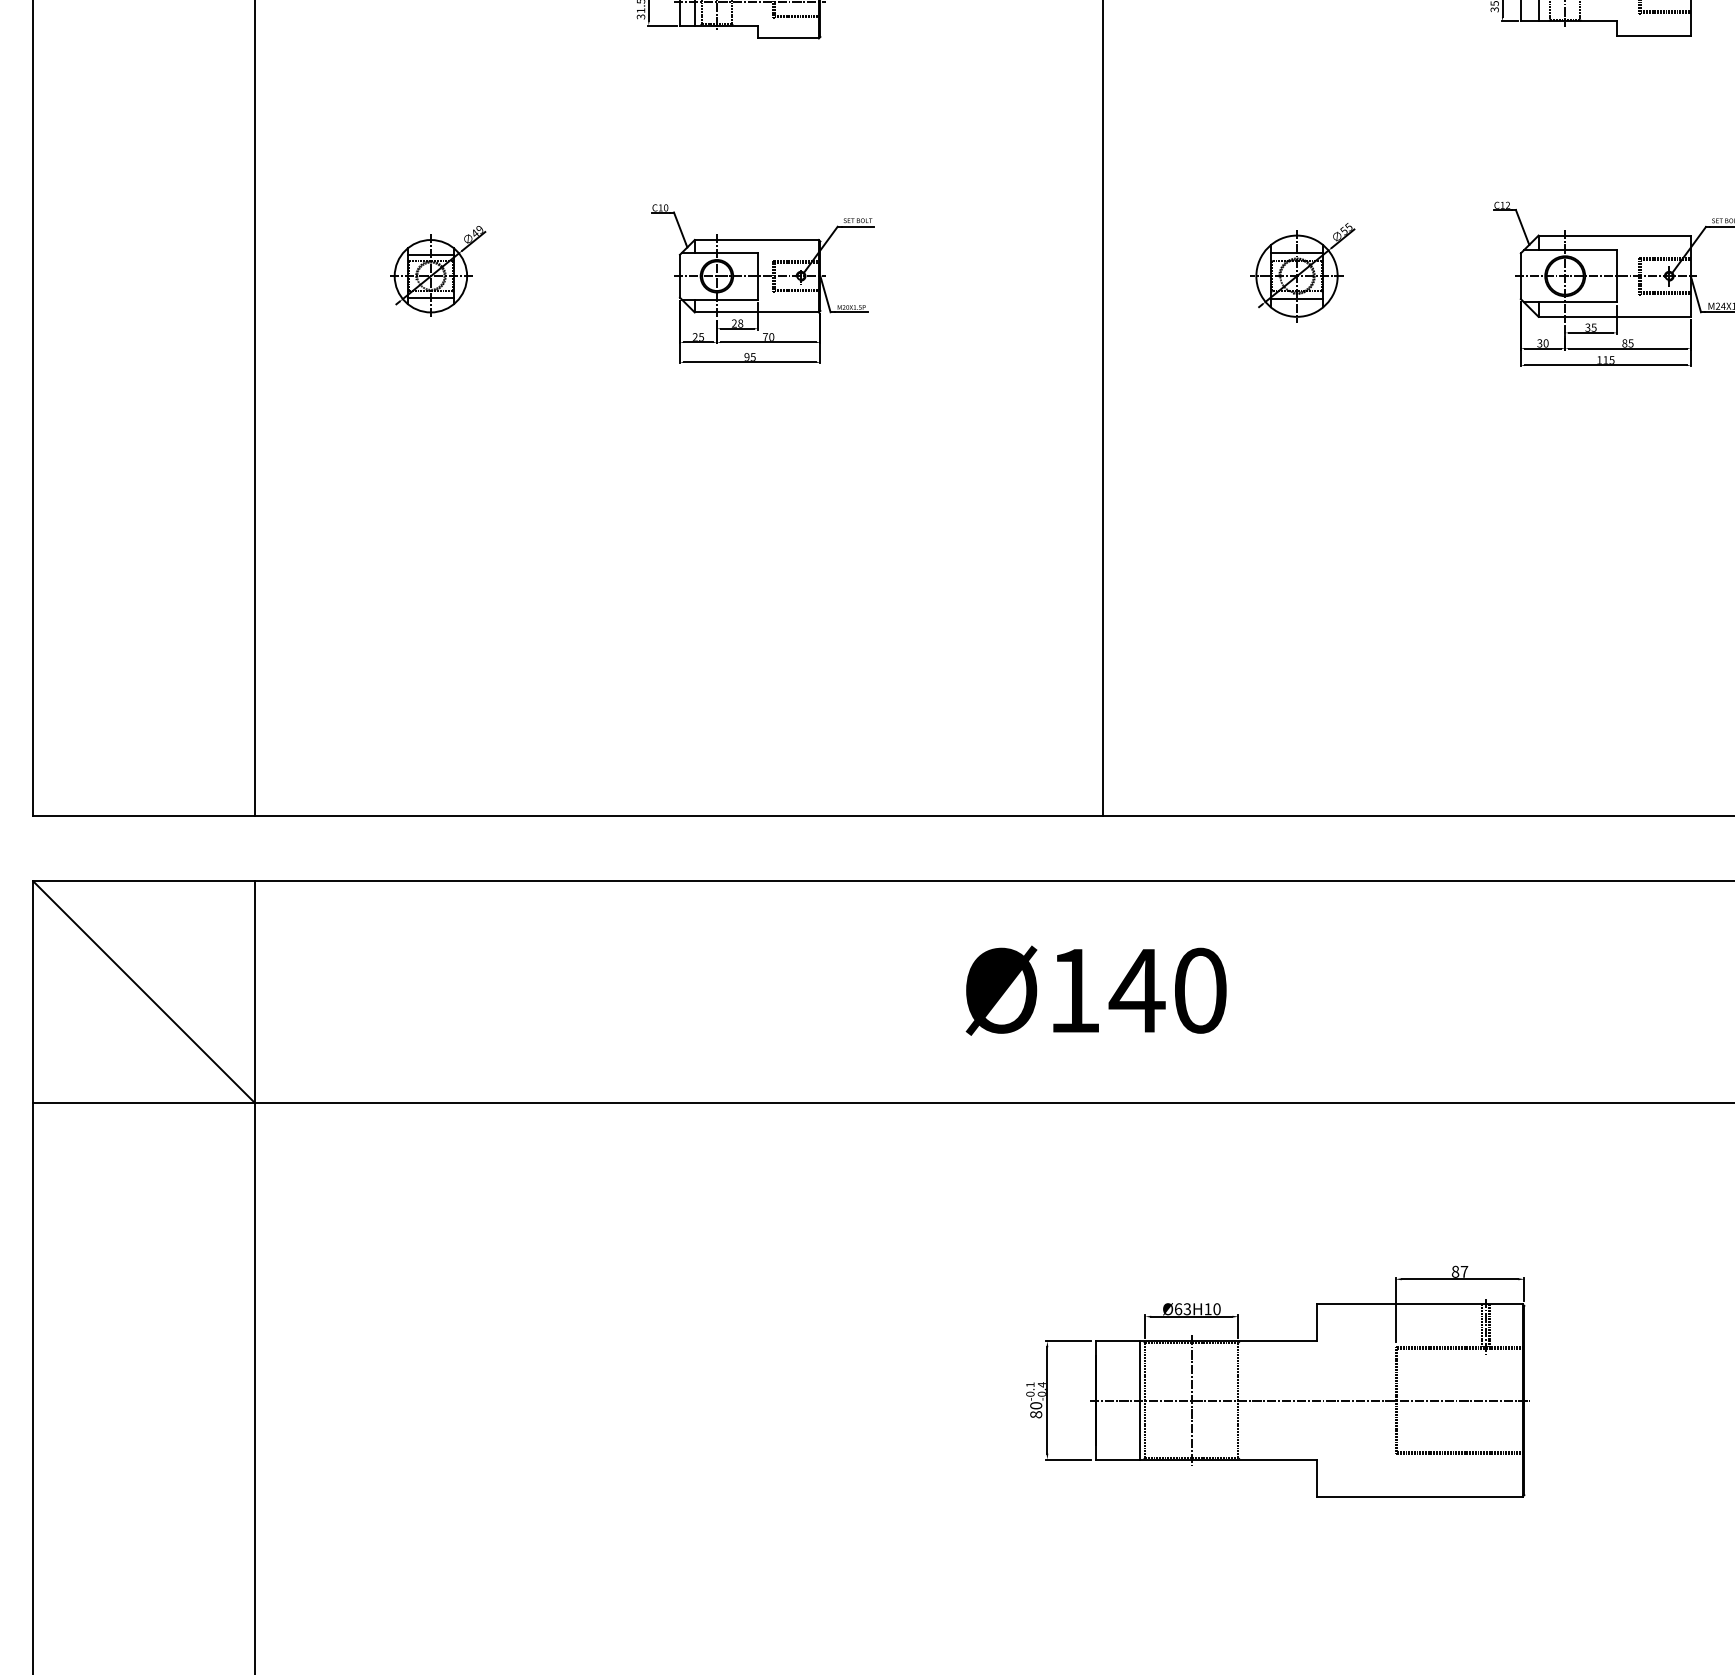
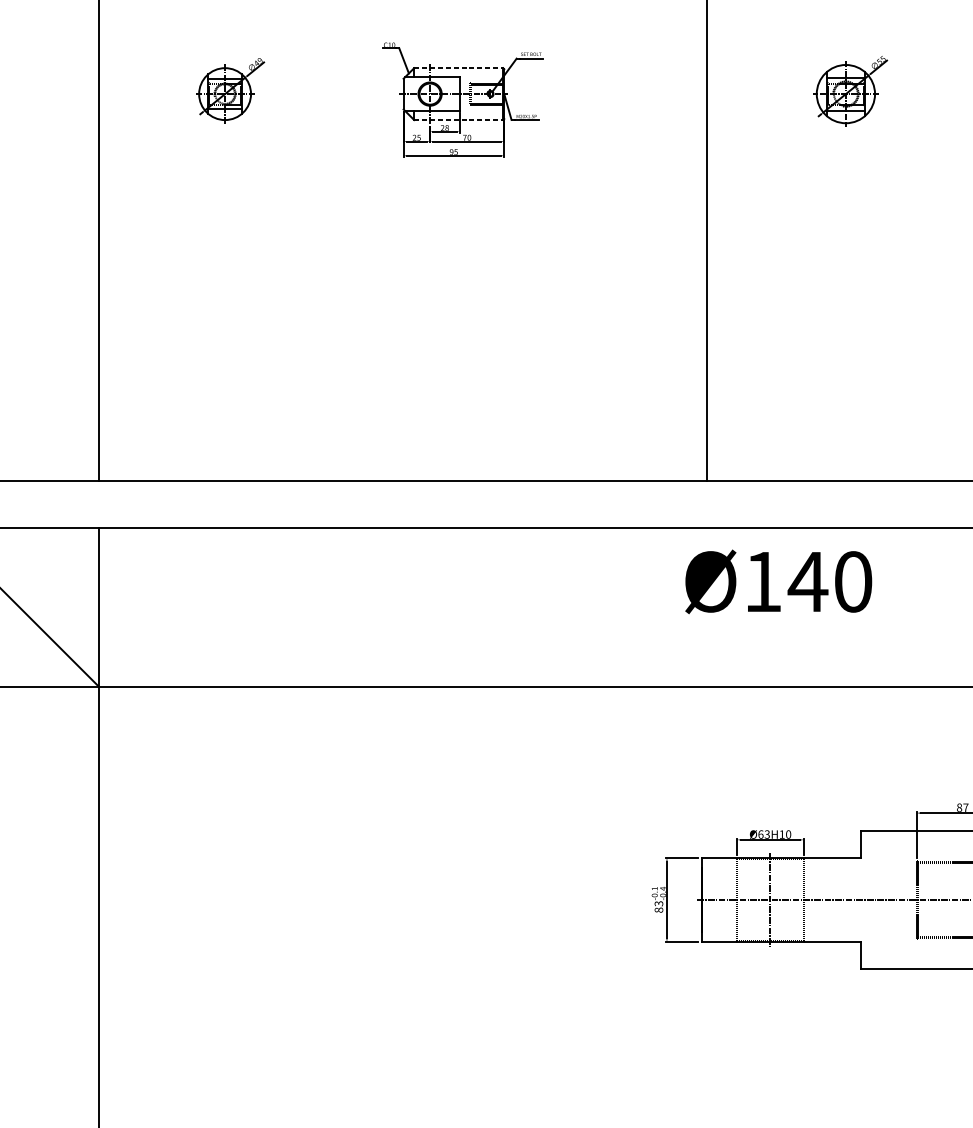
line: (757, 240) -> (459, 68), solid -> dashed
line: (757, 312) -> (459, 120), solid -> dashed
text: (1095, 990) -> (778, 581), moved
line: (1140, 1400) -> (733, 899), removed
text: (1036, 1405) -> (659, 903), 80 -> 83

